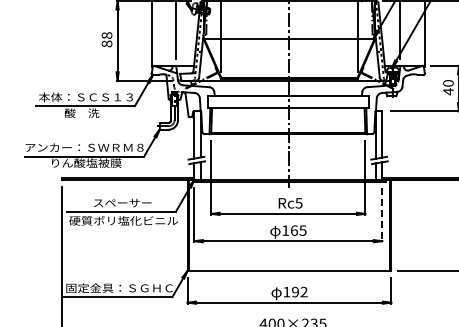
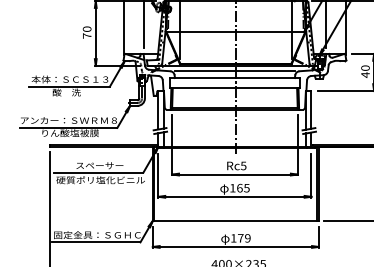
text: (106, 39) -> (86, 32), 88 -> 70
line: (287, 87) -> (234, 71), added
line: (382, 215) -> (311, 175), dashed -> solid
text: (299, 291) -> (244, 237), 192 -> 179

